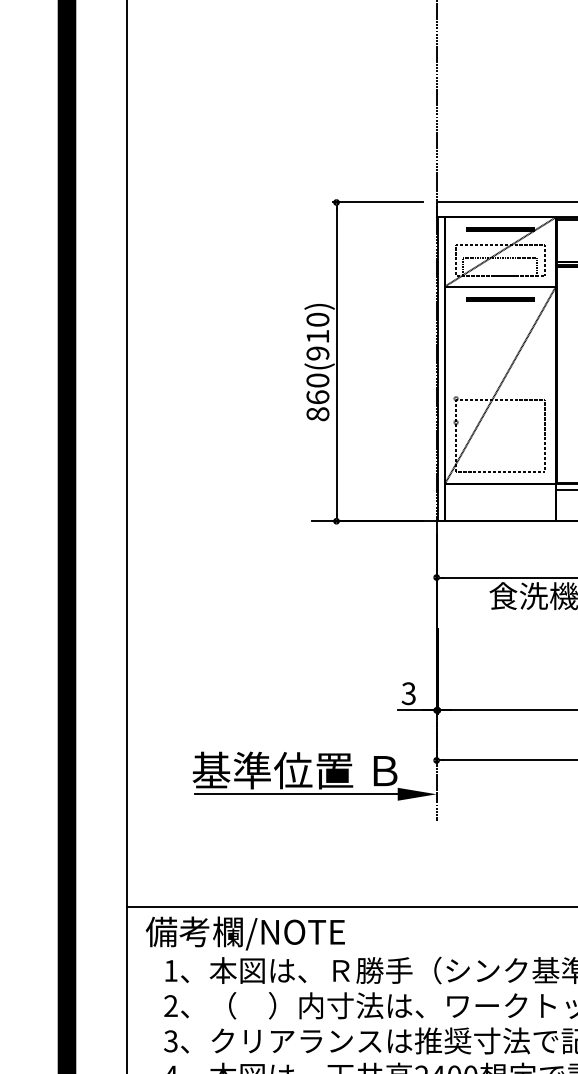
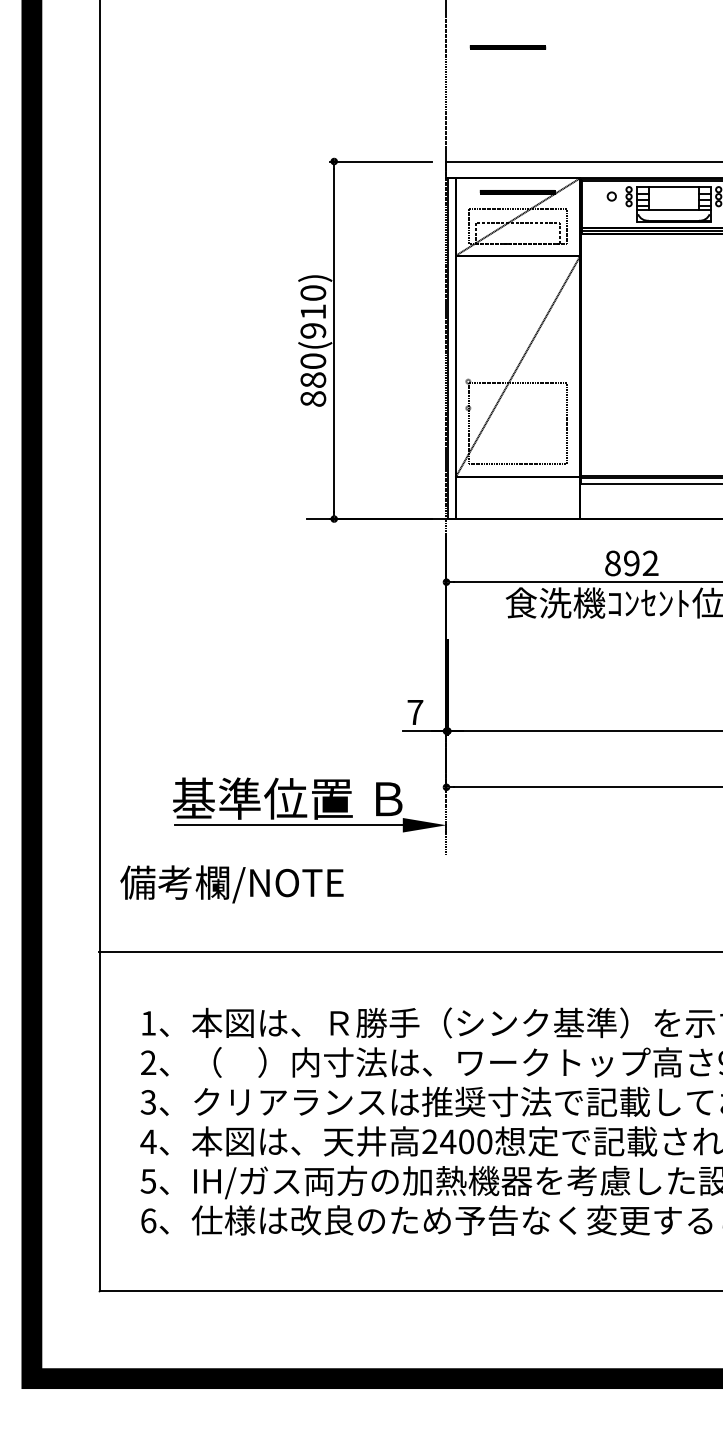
line: (499, 299) -> (507, 47), moved
text: (318, 396) -> (313, 379), 860(910) -> 880(910)
text: (409, 693) -> (415, 712), 3 -> 7
text: (244, 933) -> (231, 884), moved

